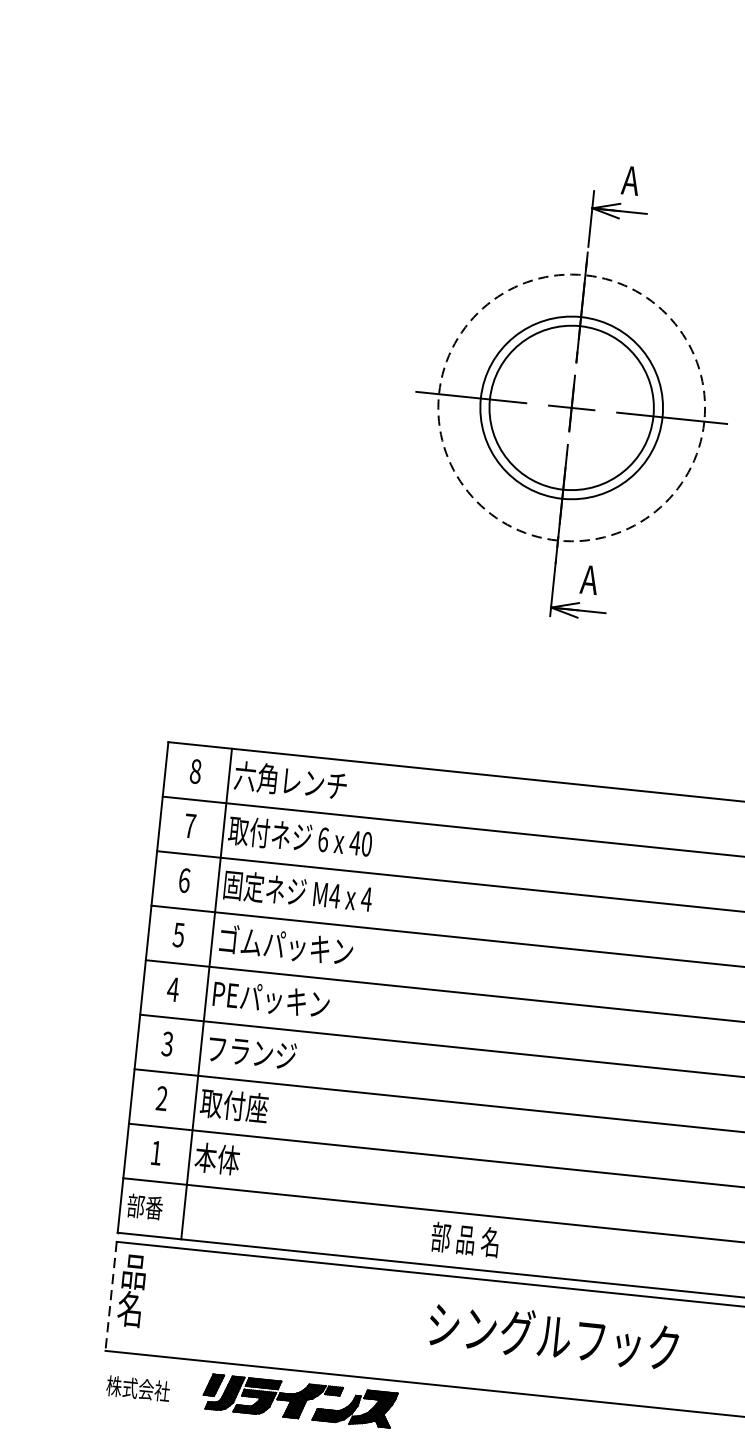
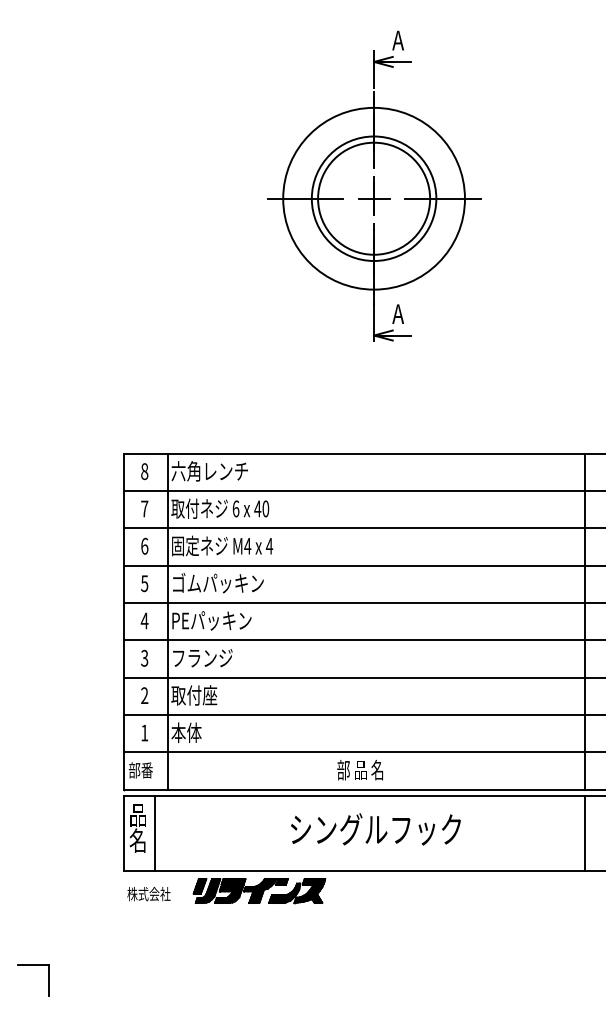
circle: (570, 407) -> (373, 198), dashed -> solid
line: (111, 1296) -> (124, 833), dashed -> solid
line: (157, 1299) -> (155, 832), added
text: (553, 1336) -> (375, 829), moved

